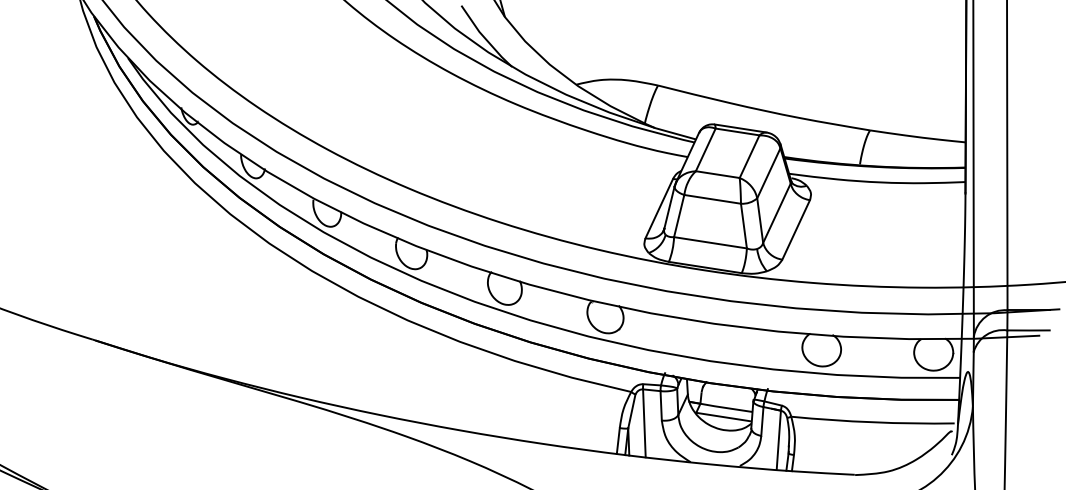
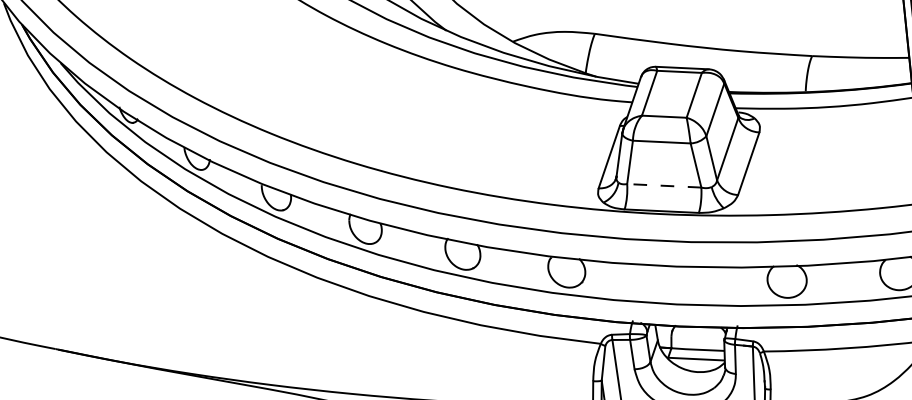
line: (710, 242) -> (664, 185), solid -> dashed

